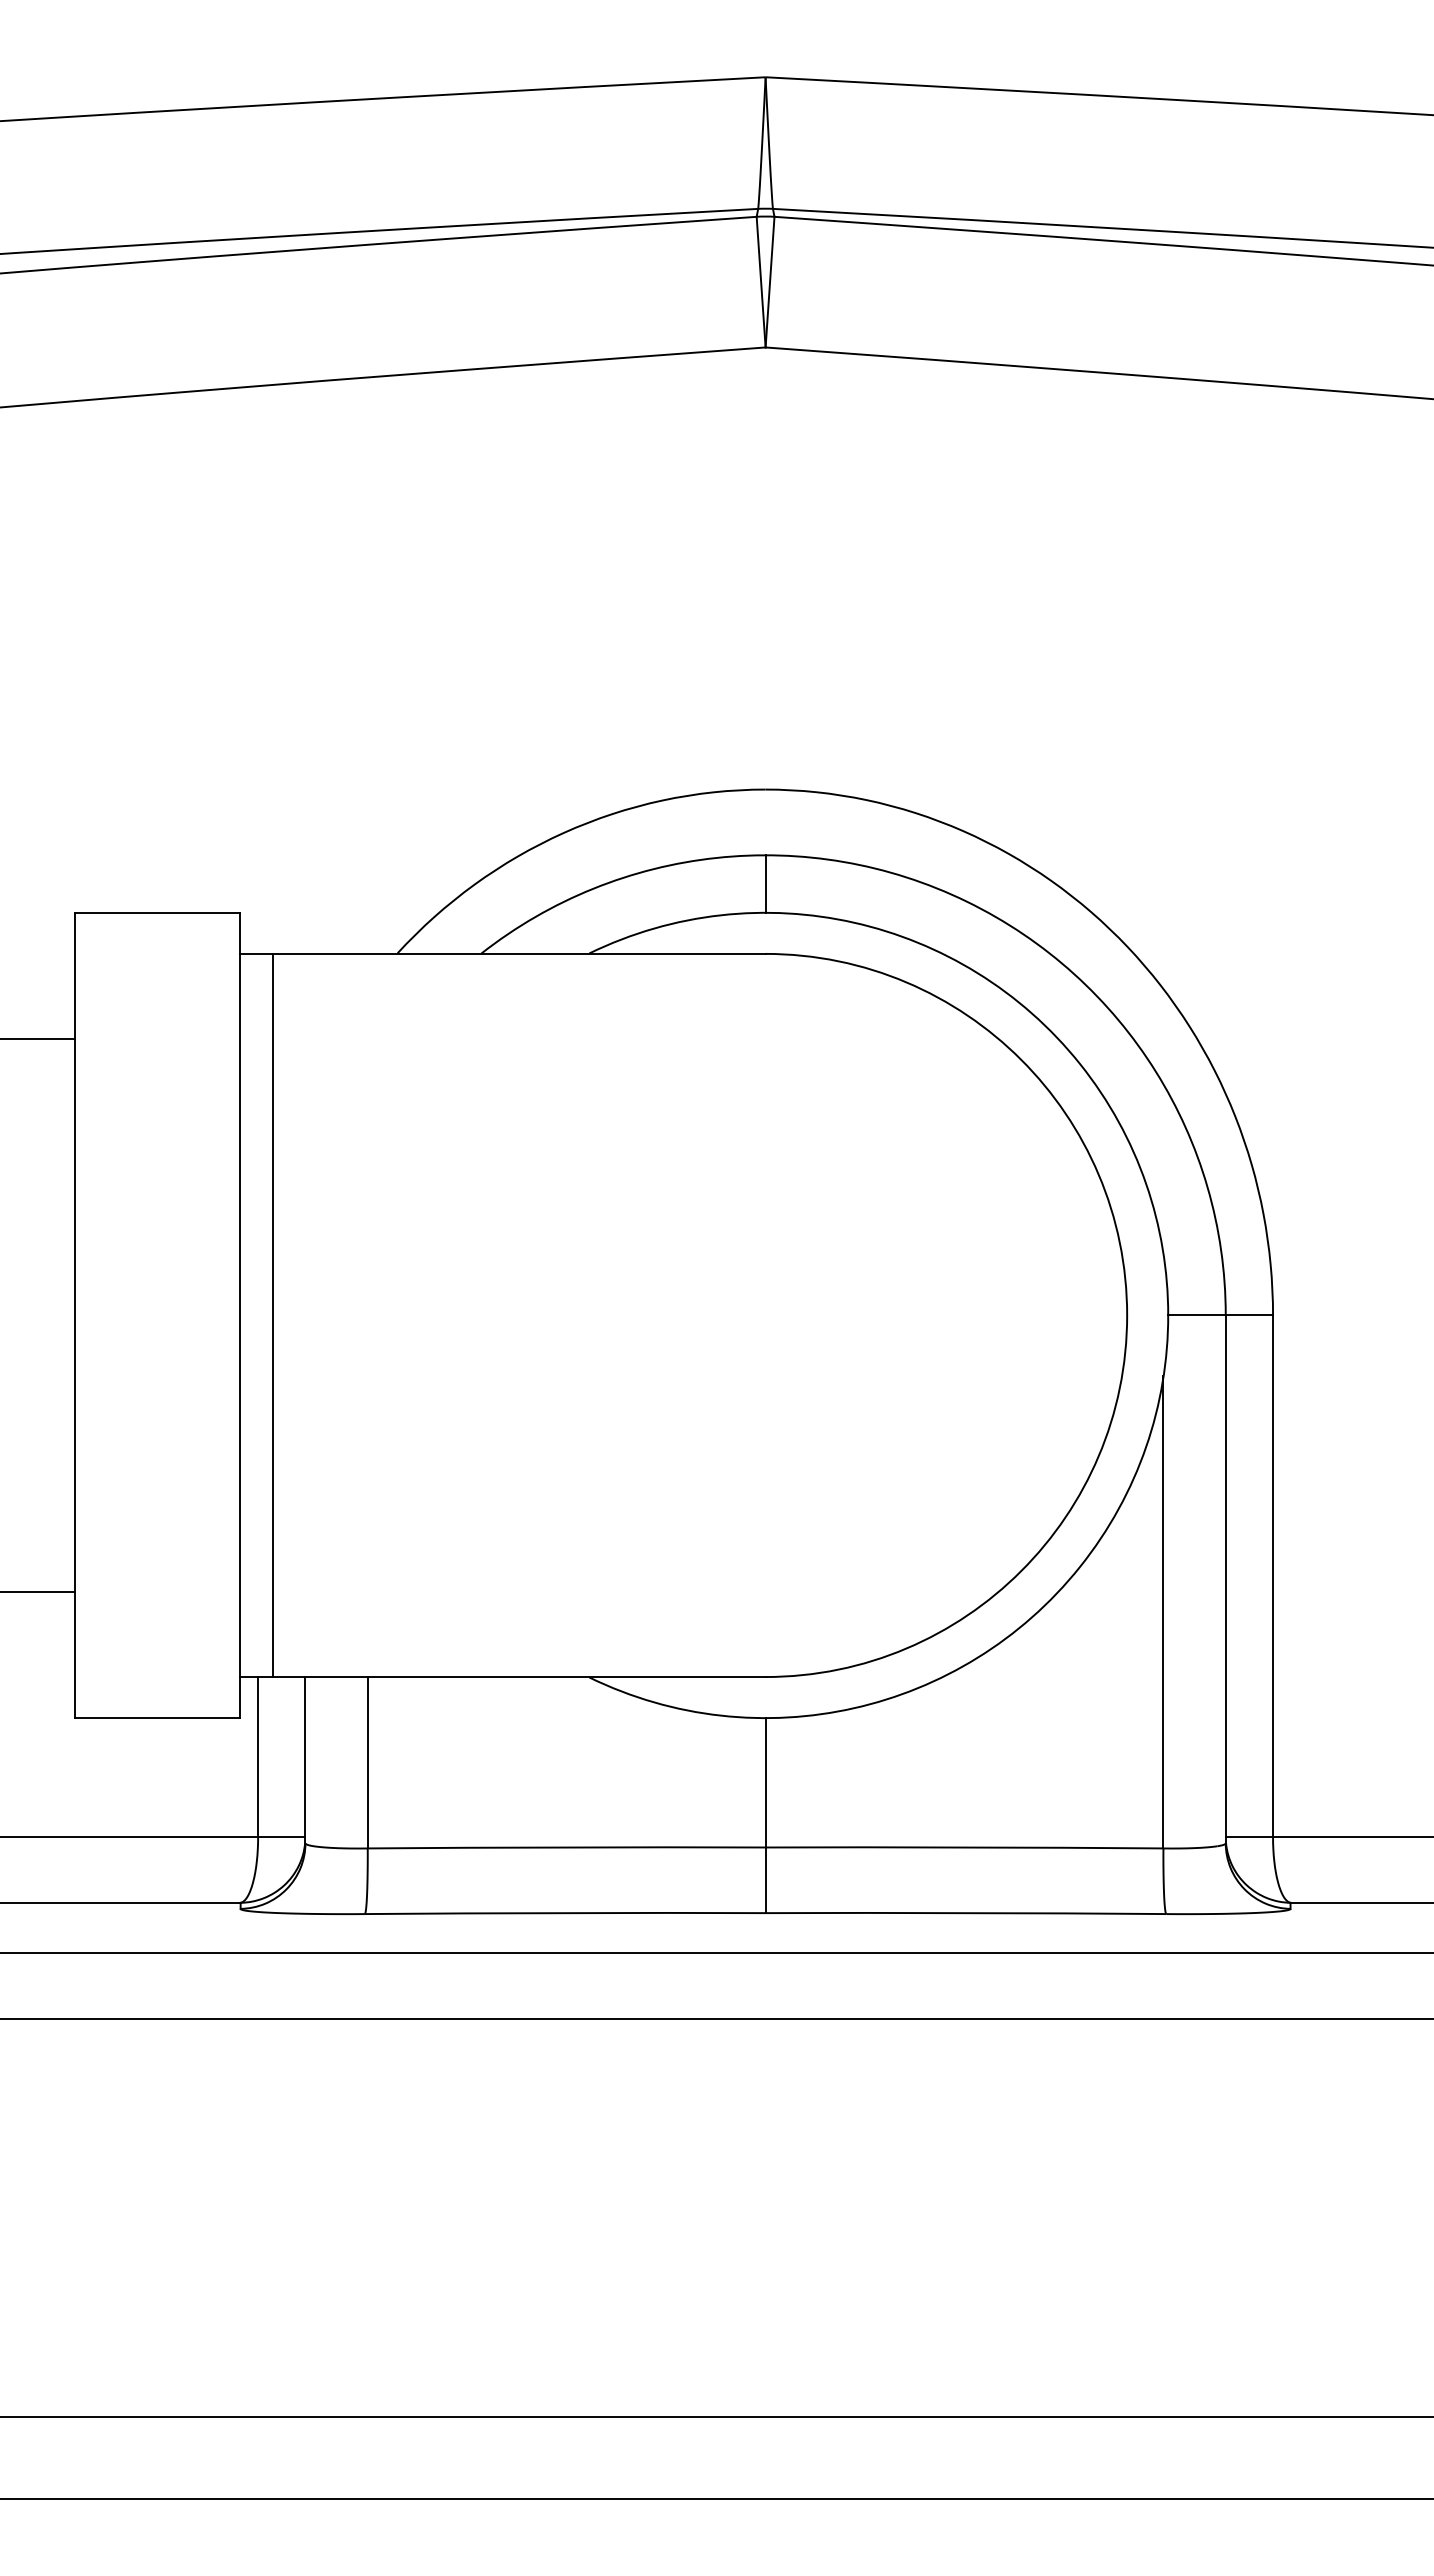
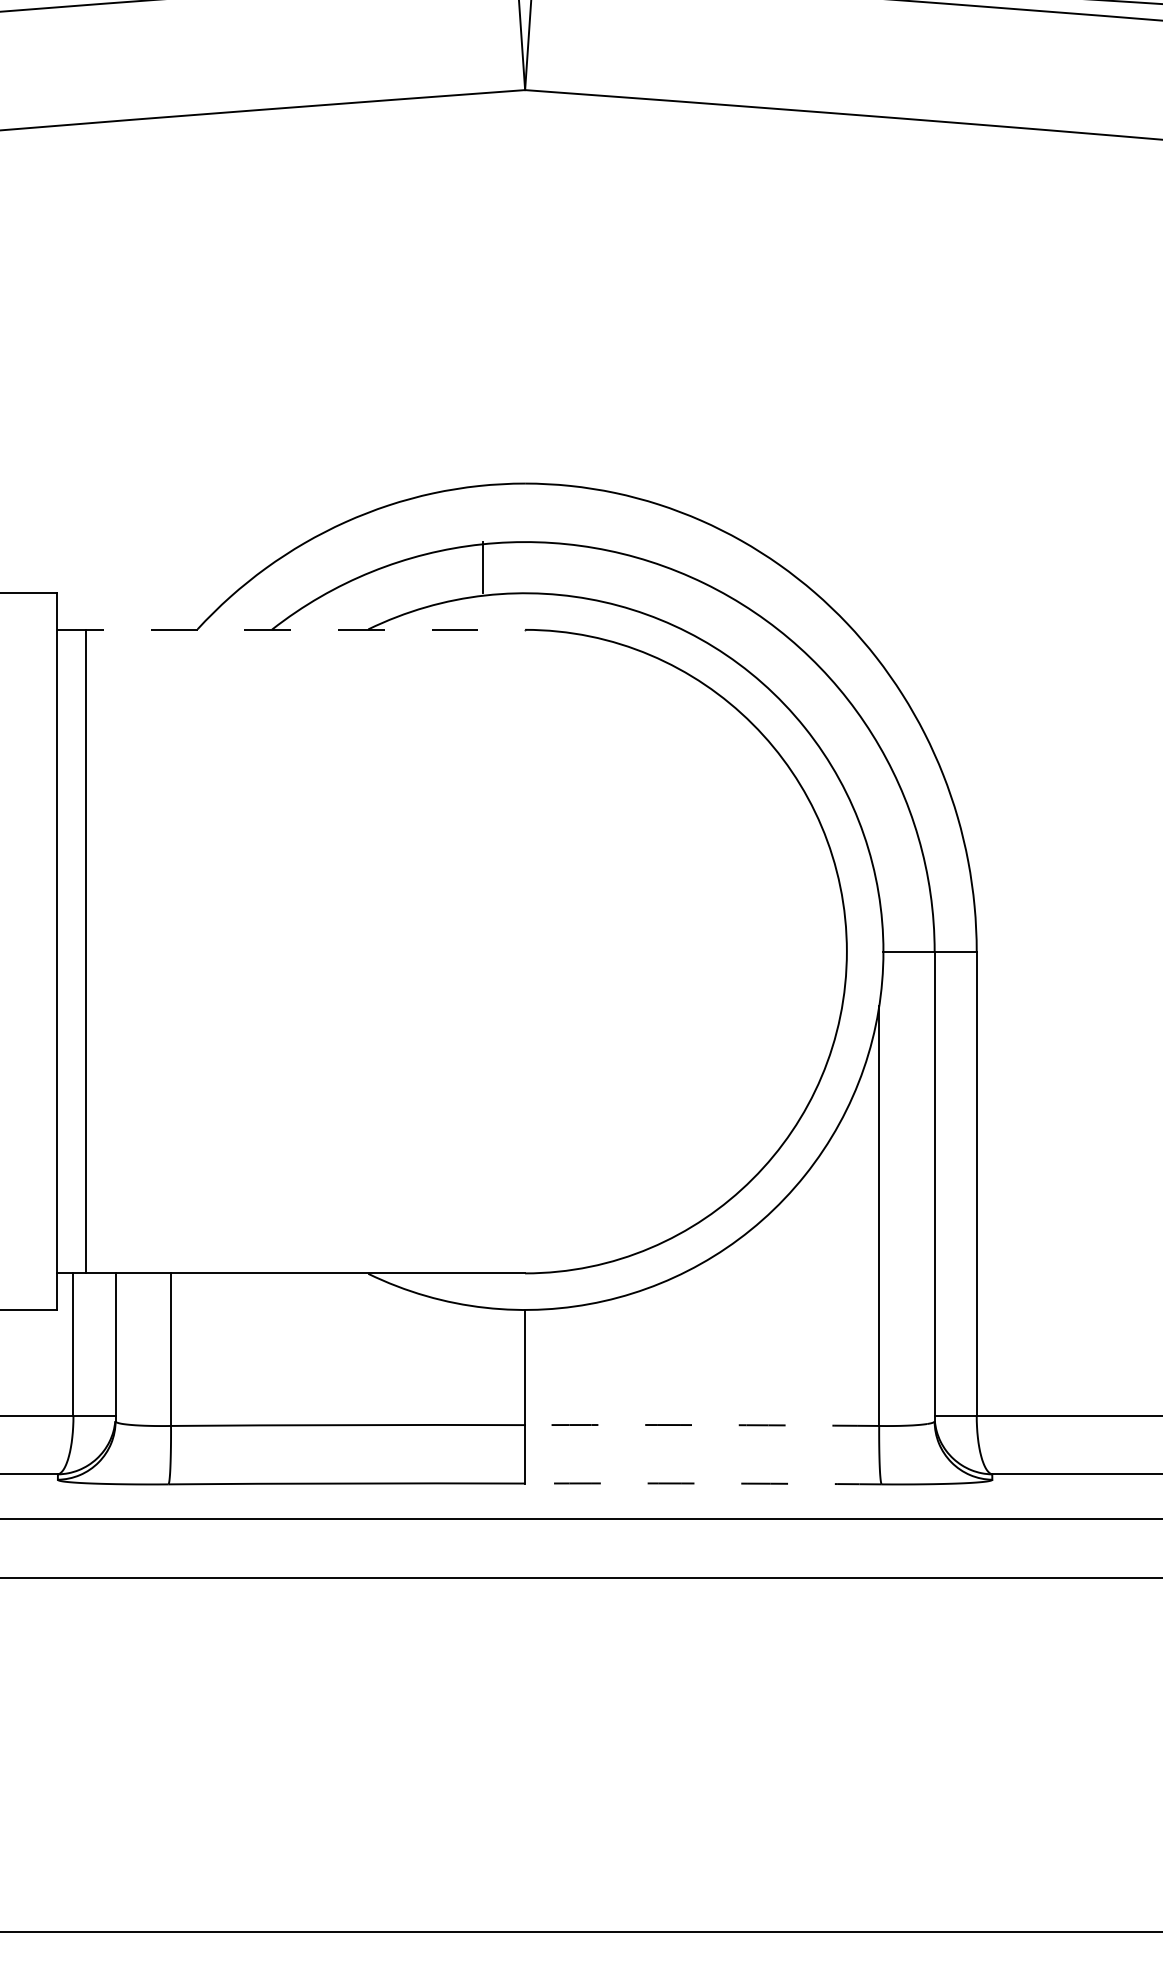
line: (765, 883) -> (483, 567), moved
line: (502, 953) -> (290, 629), solid -> dashed
arc: (964, 1847) -> (702, 1425), solid -> dashed
arc: (965, 1913) -> (703, 1483), solid -> dashed

